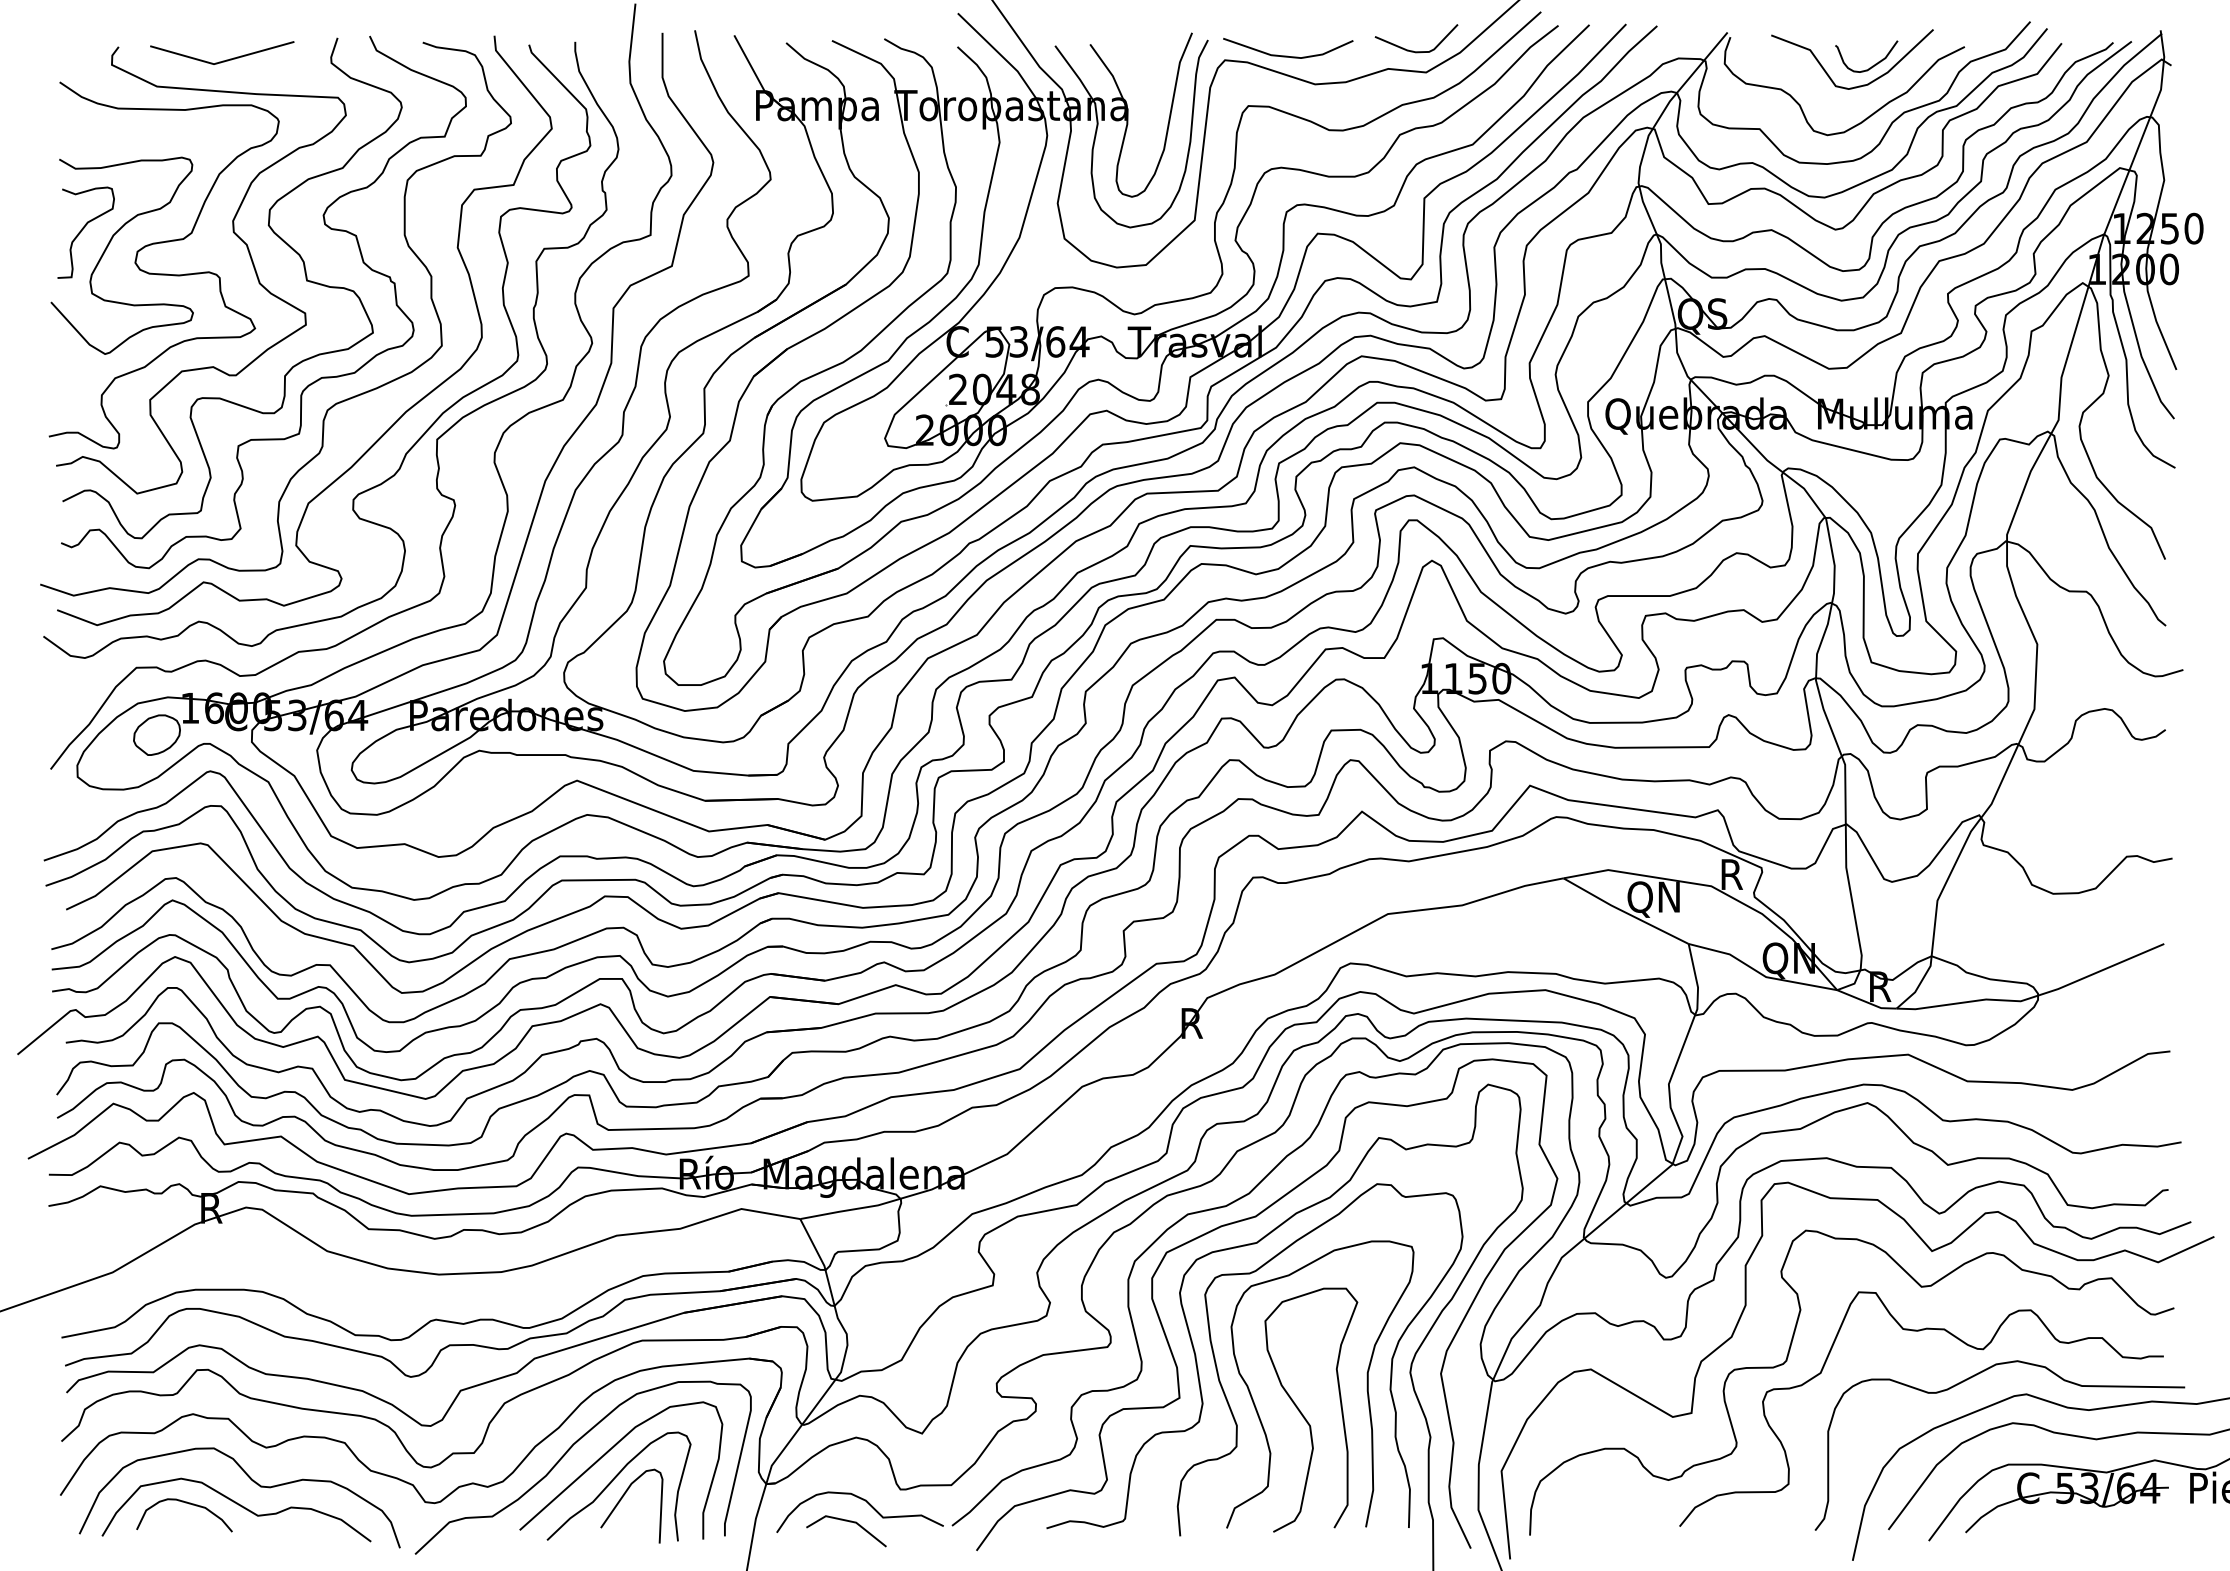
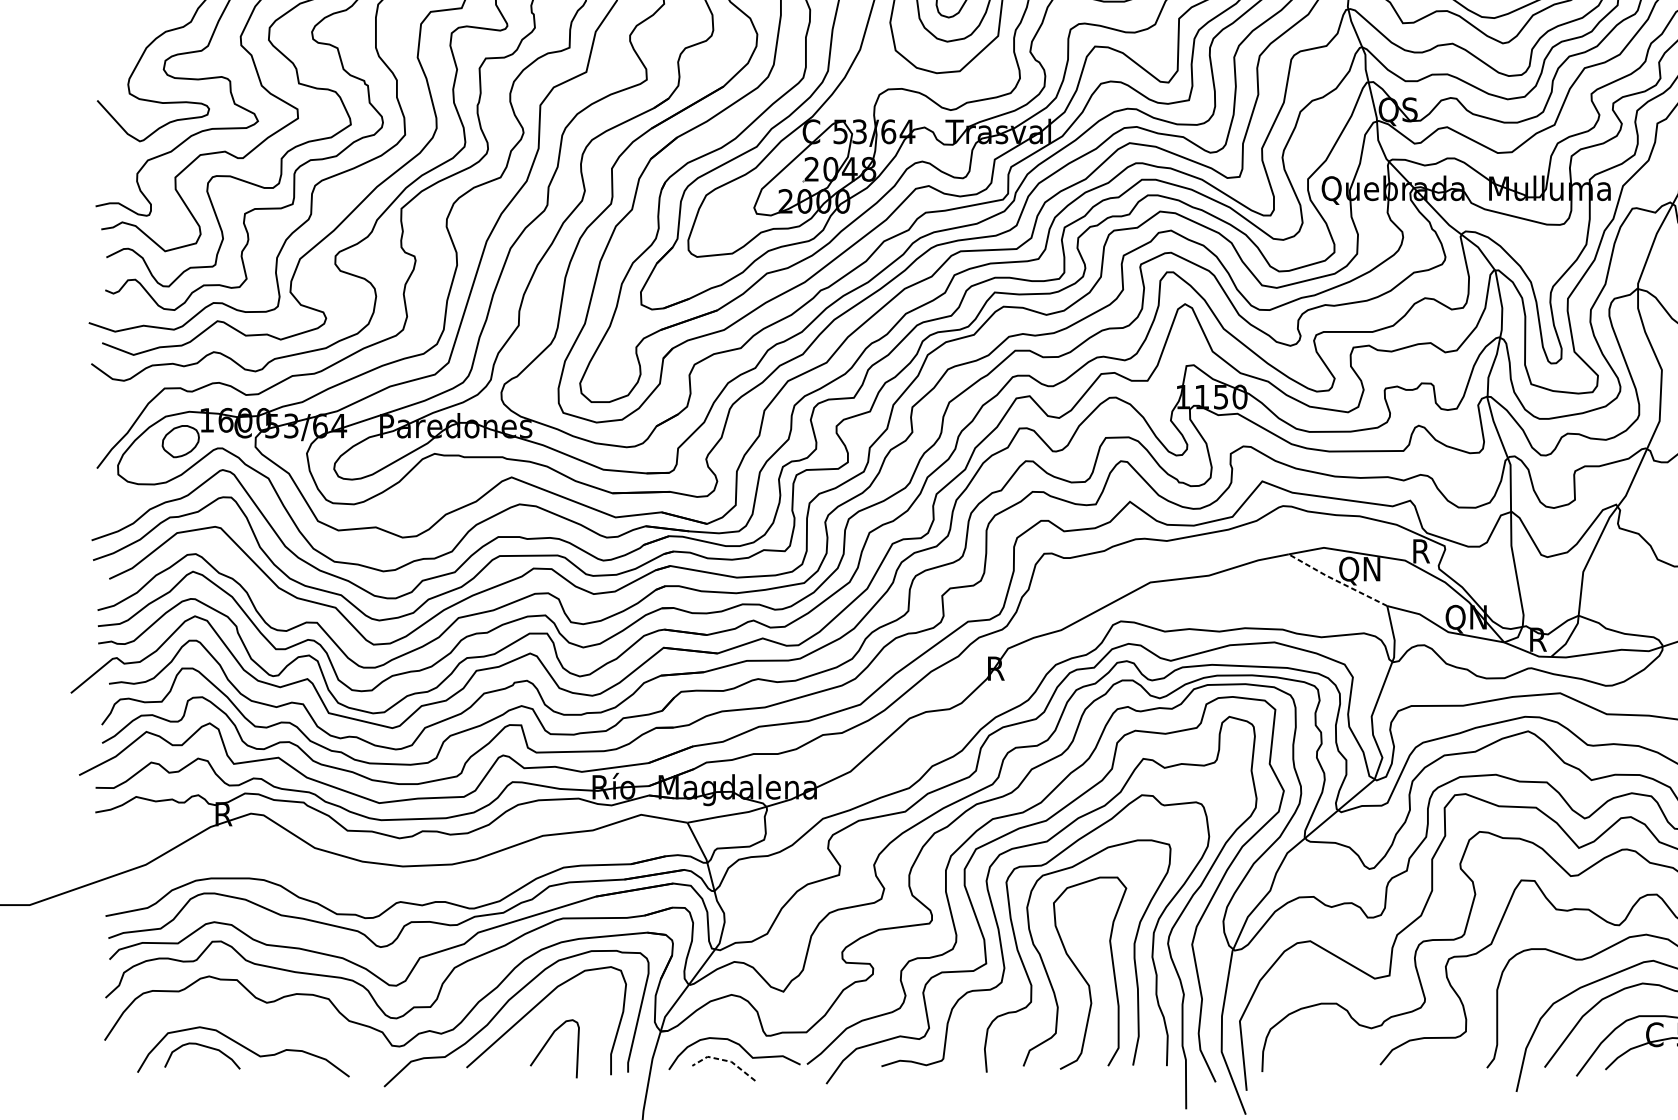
curve: (83, 229) -> (122, 43), removed
line: (1624, 912) -> (1336, 581), solid -> dashed
curve: (253, 1482) -> (256, 1030), removed
curve: (612, 1482) -> (539, 1030), removed
line: (848, 1520) -> (725, 1060), solid -> dashed

